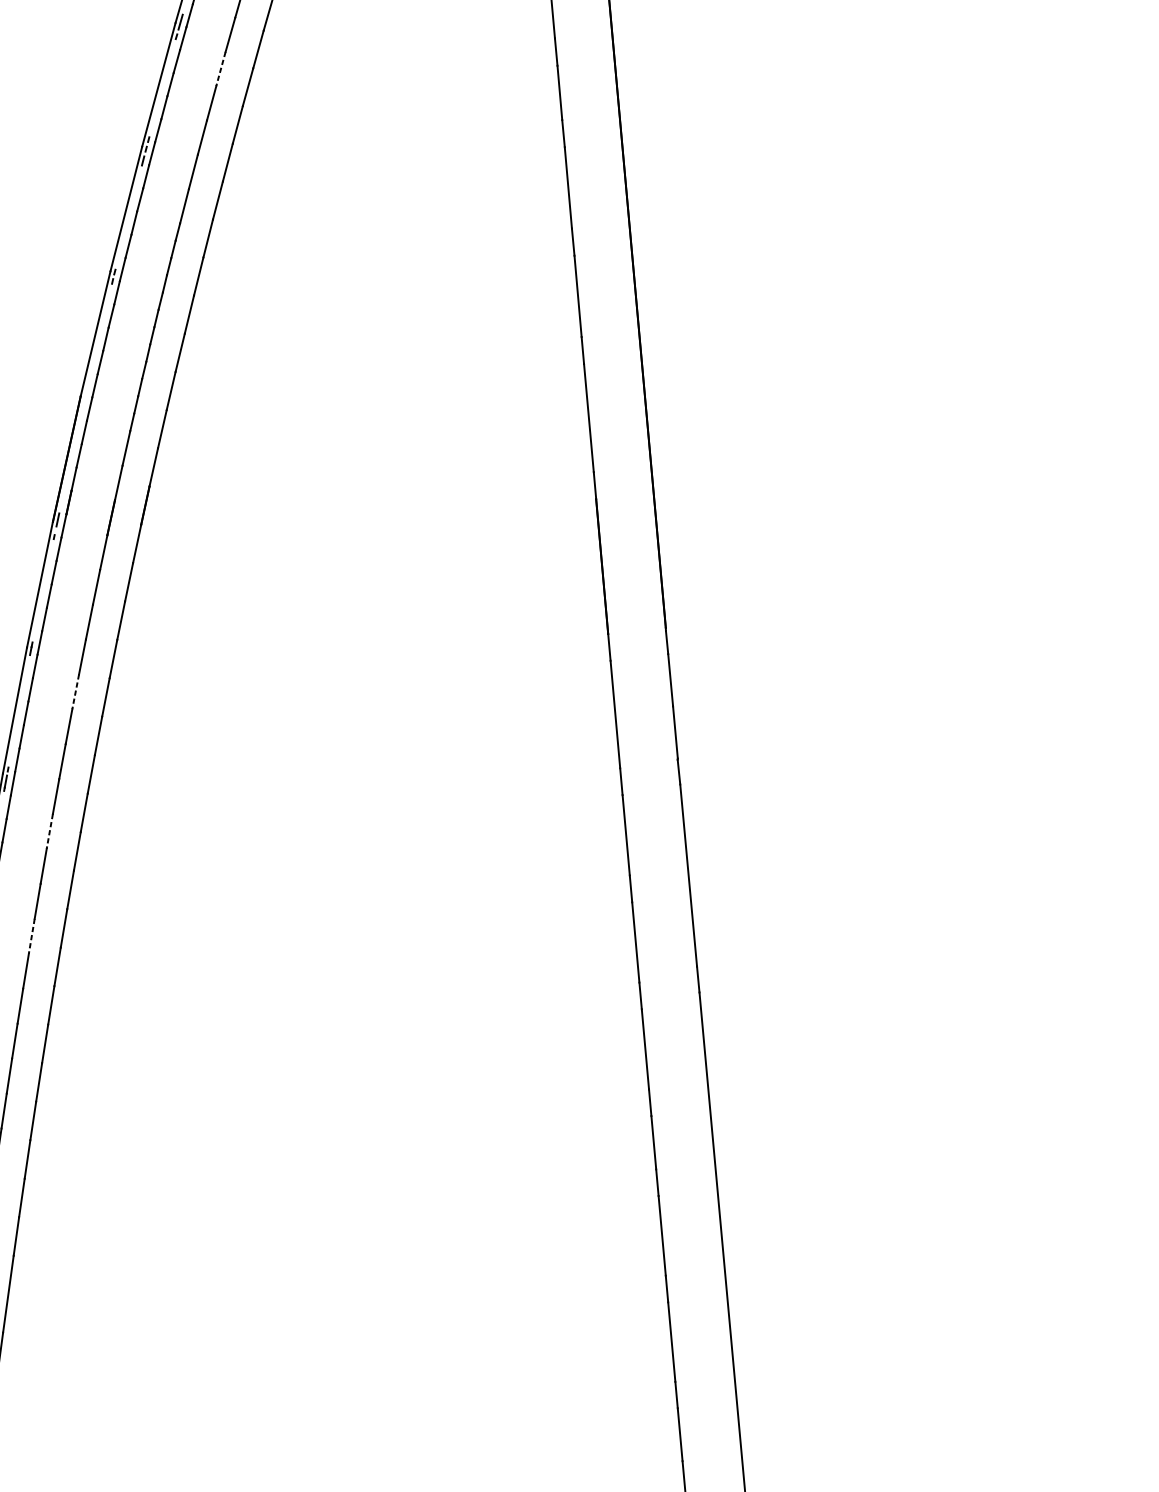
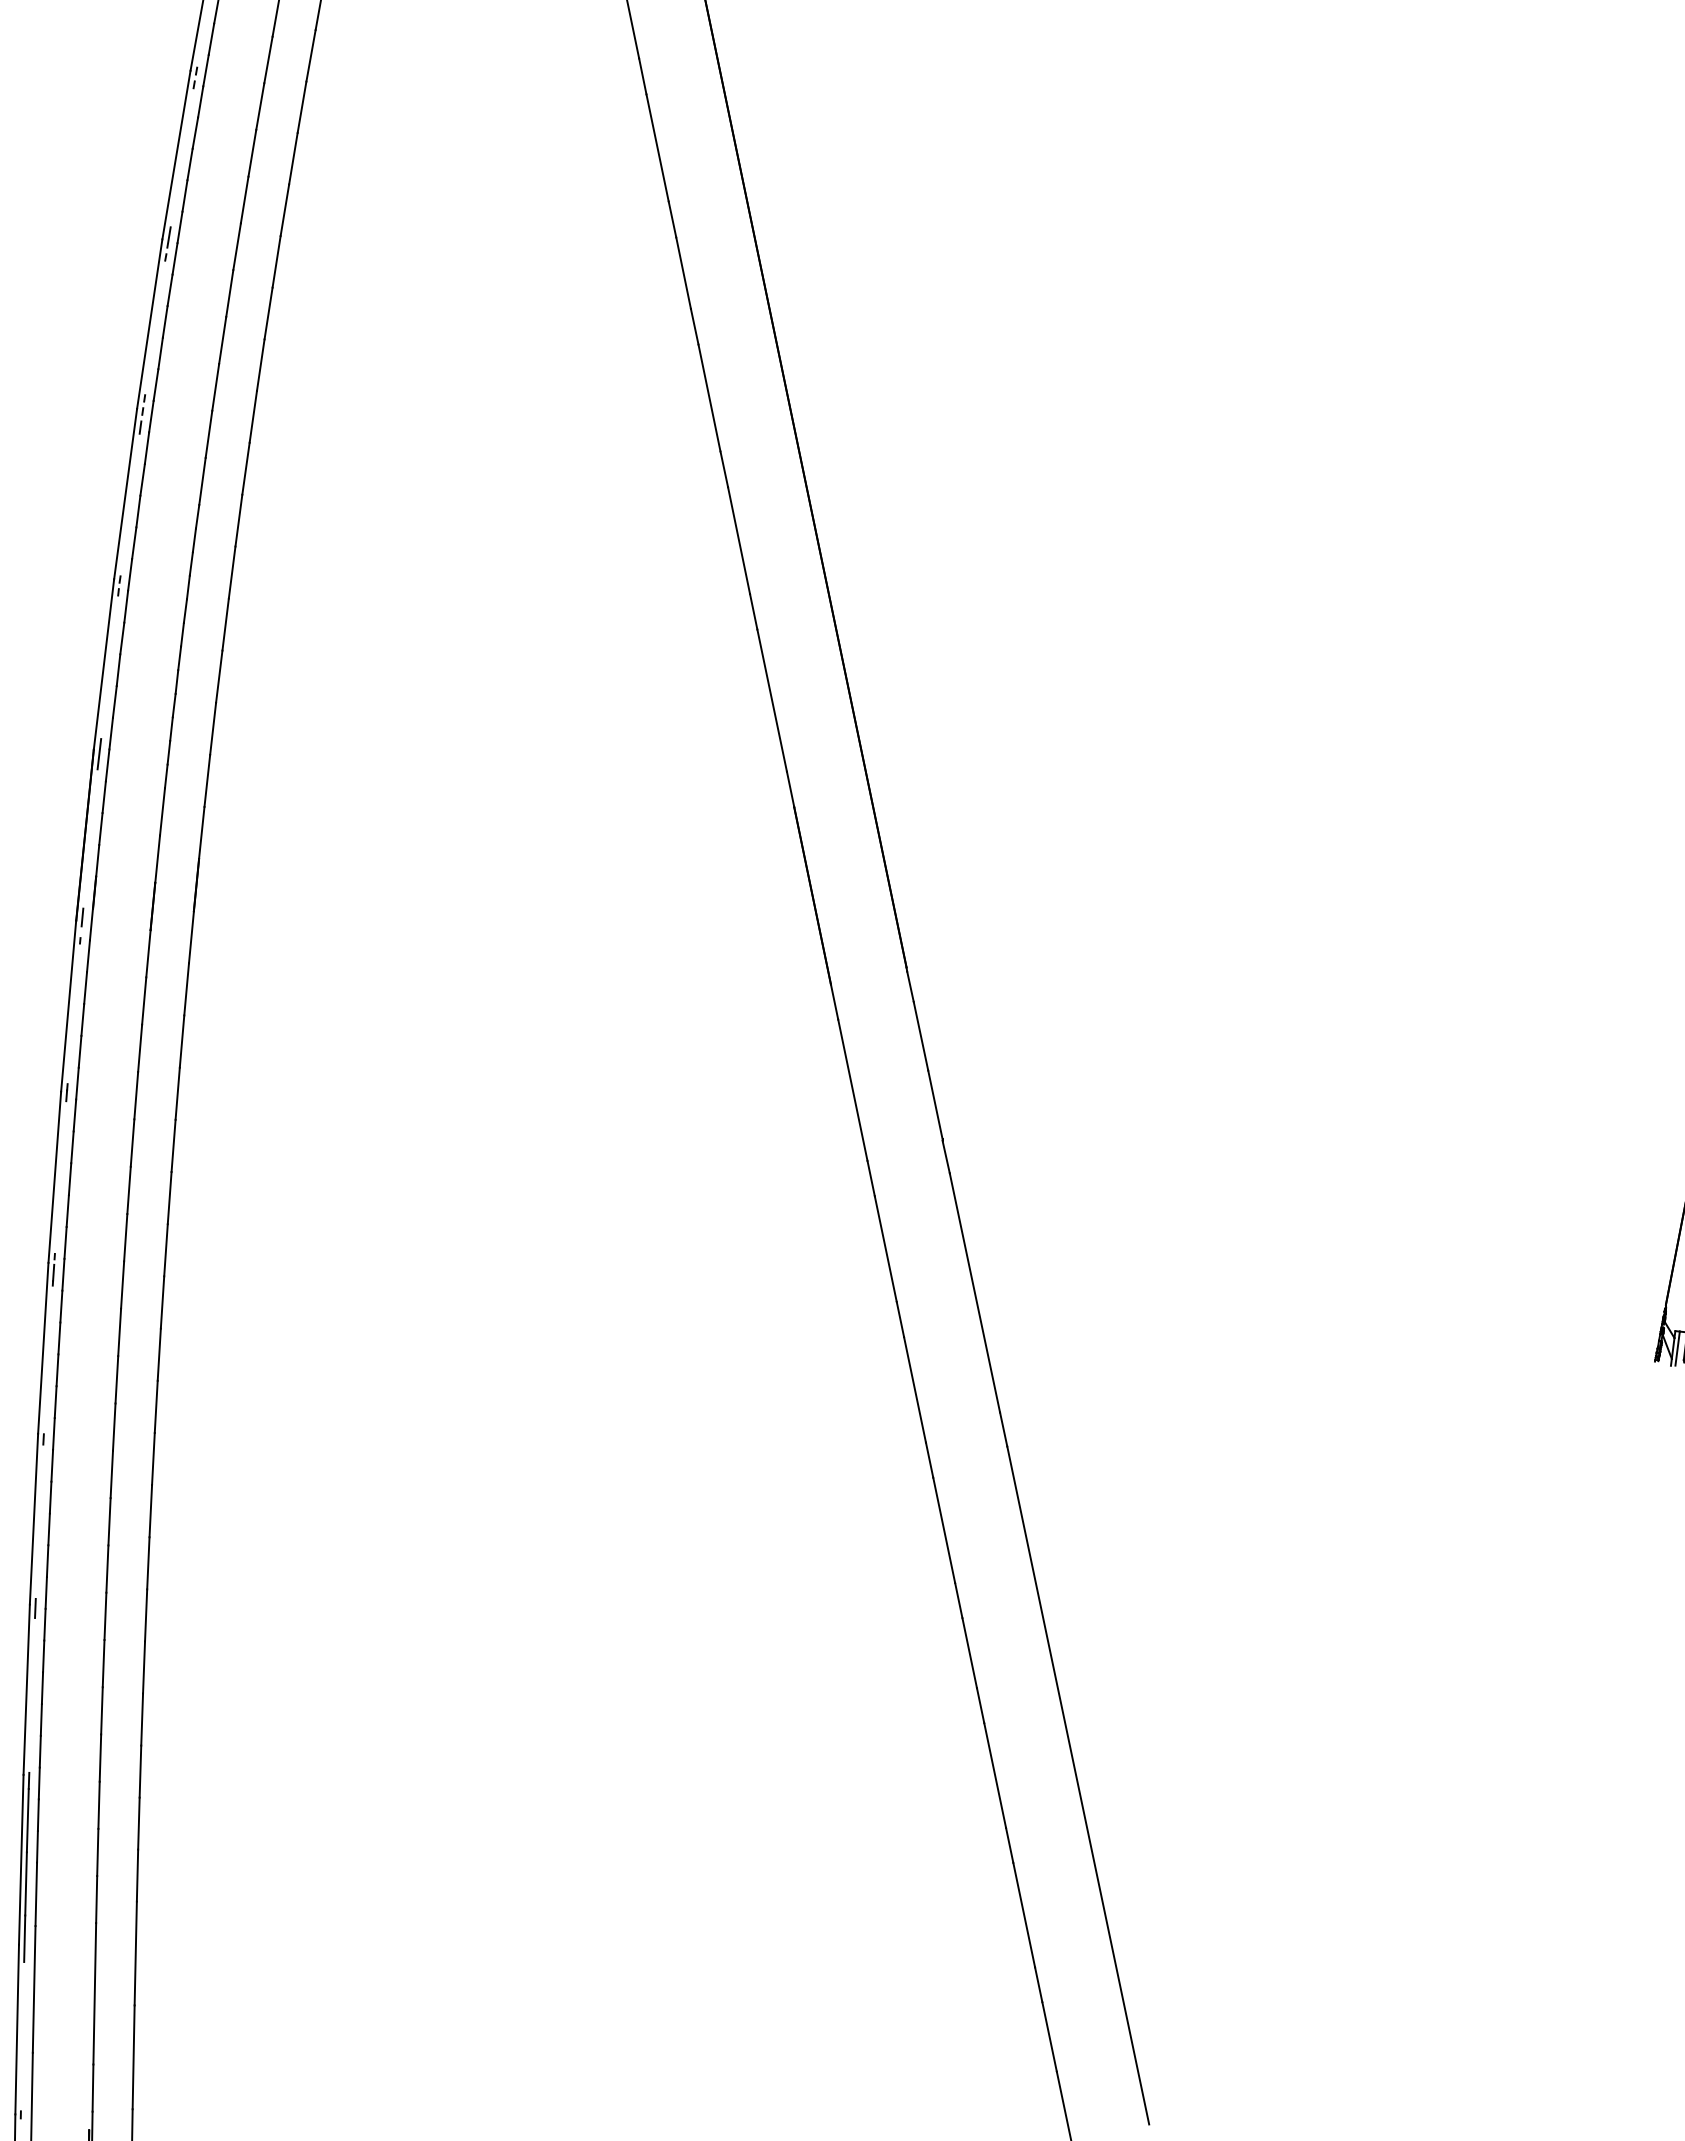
line: (220, 68) -> (229, 293), dashed -> solid
line: (84, 400) -> (99, 754), added
line: (75, 692) -> (132, 1143), dashed -> solid
line: (49, 831) -> (119, 1332), dashed -> solid
line: (31, 936) -> (111, 1474), dashed -> solid

